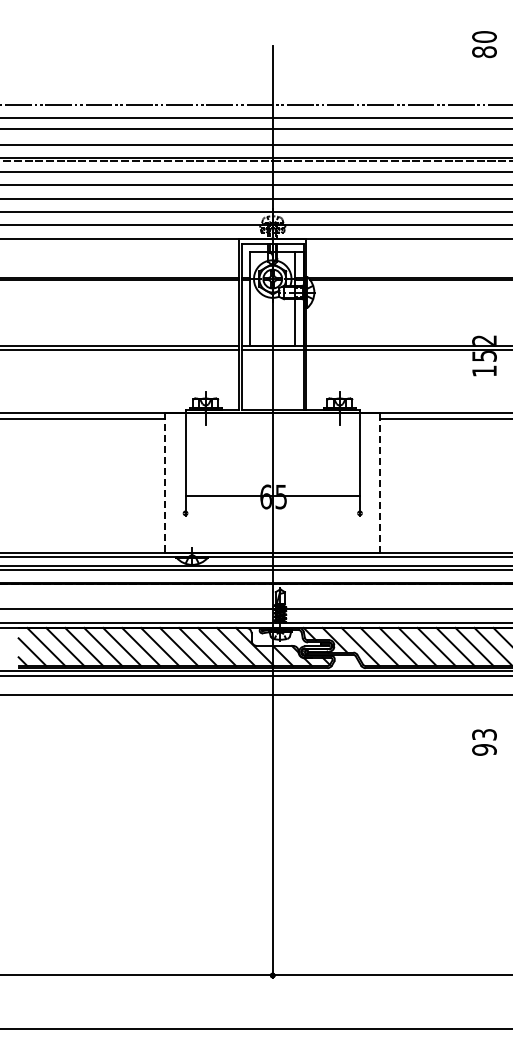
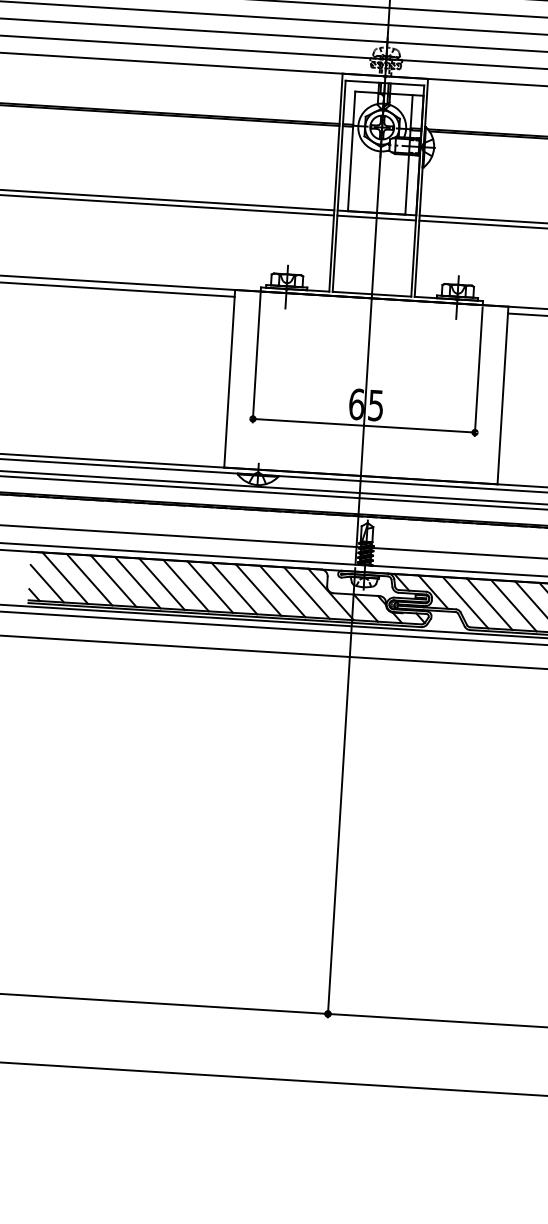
line: (165, 483) -> (229, 379), dashed -> solid
line: (380, 483) -> (503, 396), dashed -> solid
line: (272, 496) -> (363, 425), moved

